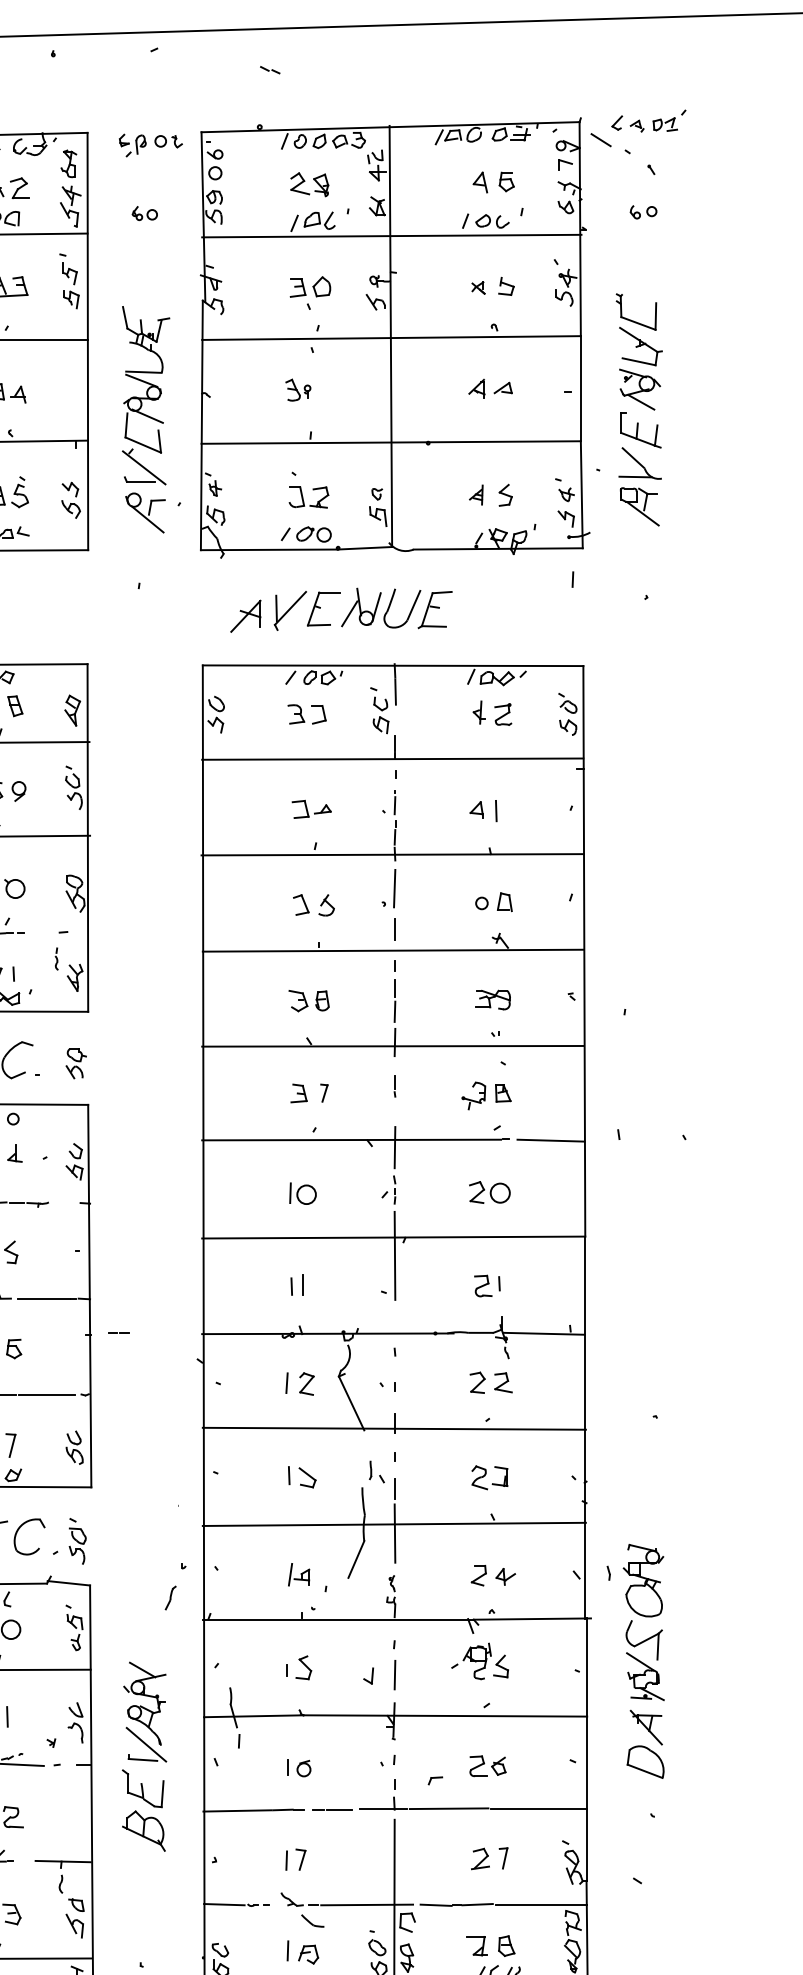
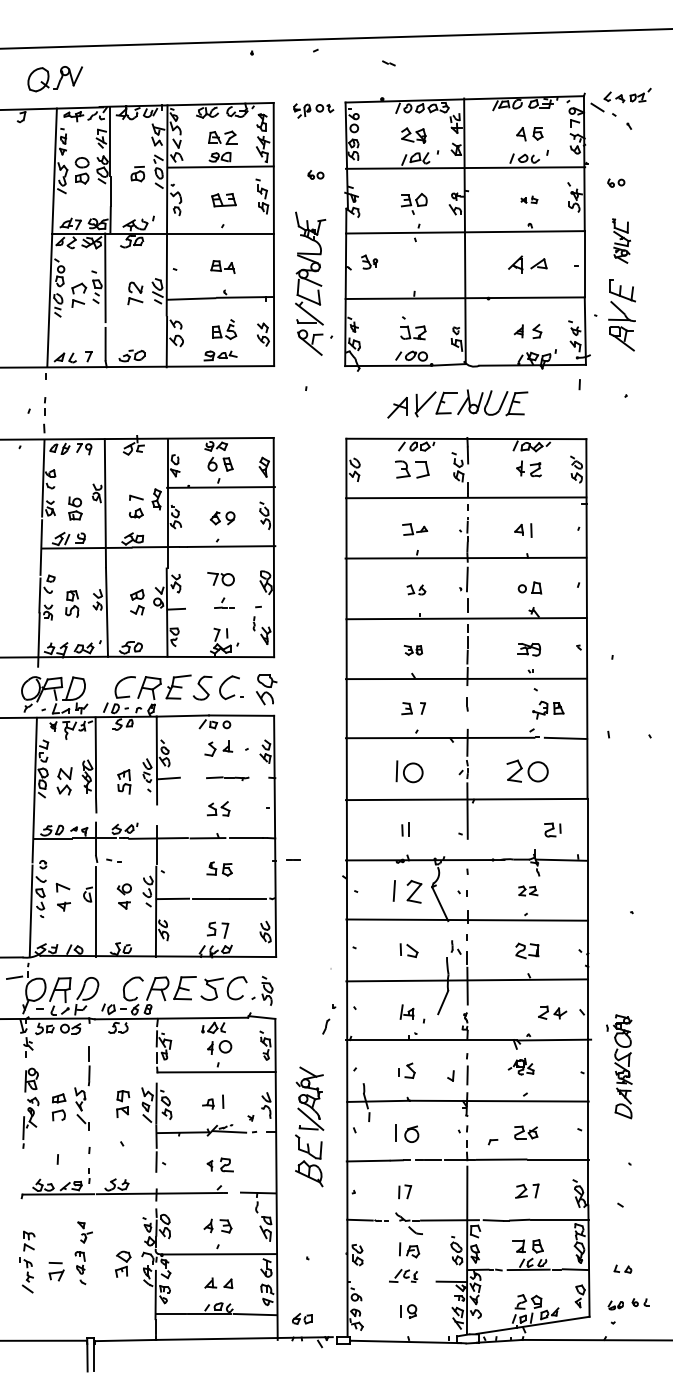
part: (643, 211) -> (616, 182), moved
part: (144, 213) -> (315, 174), moved
part: (493, 285) -> (529, 199), size x0.6
part: (639, 351) -> (621, 240), size x0.6
part: (490, 387) -> (527, 263), size x1.4
part: (298, 389) -> (369, 261), moved
part: (340, 609) -> (457, 403), moved
part: (306, 714) -> (411, 469), size x1.4
part: (314, 904) -> (416, 589), size x0.7
part: (309, 1001) -> (413, 650), size x0.7
part: (76, 1064) -> (266, 690), size x1.6
part: (486, 1094) -> (548, 709), moved
part: (488, 1191) -> (526, 770), size x1.6
part: (302, 1193) -> (409, 771), size x1.6
part: (486, 1285) -> (552, 829), moved
part: (491, 1381) -> (528, 890), size x0.7
part: (299, 1383) -> (407, 891), size x1.6
part: (493, 1575) -> (552, 1012), moved
part: (478, 1660) -> (520, 1066), size x0.7
part: (634, 1660) -> (618, 1066), size x0.7
part: (299, 1768) -> (407, 1134), size x1.6

